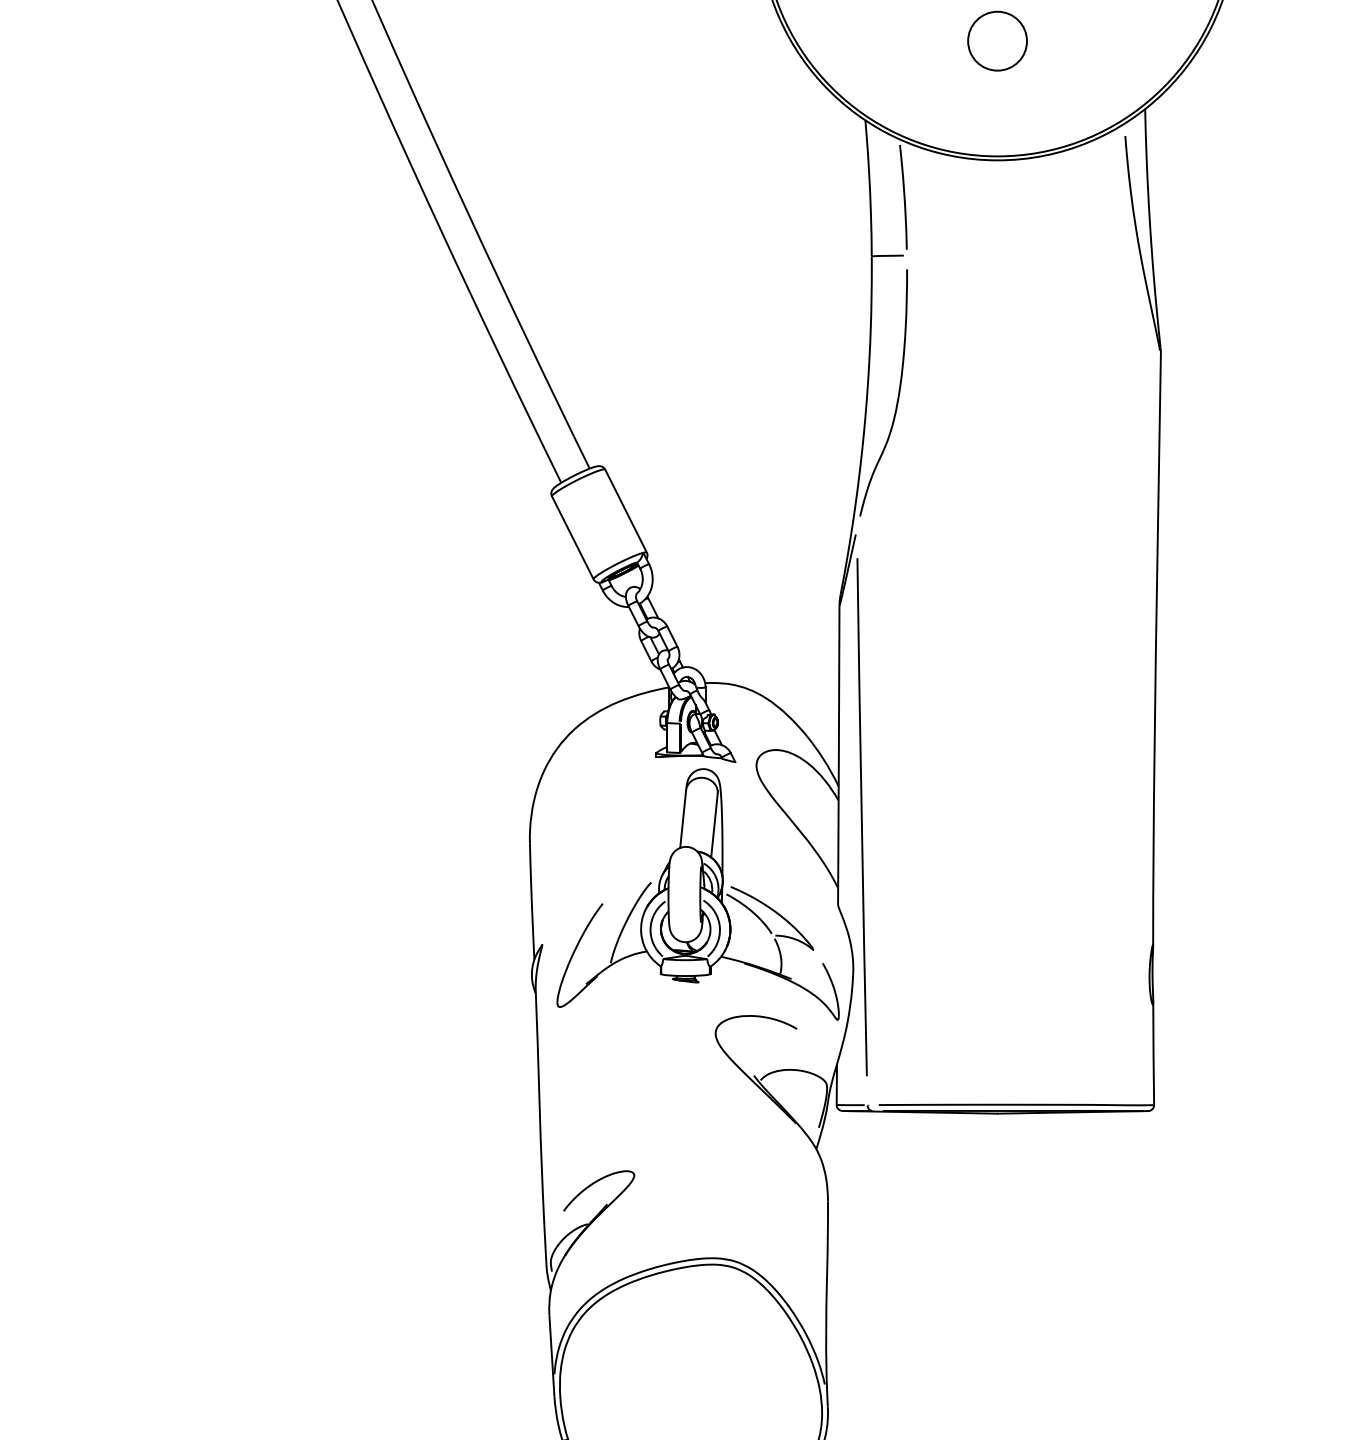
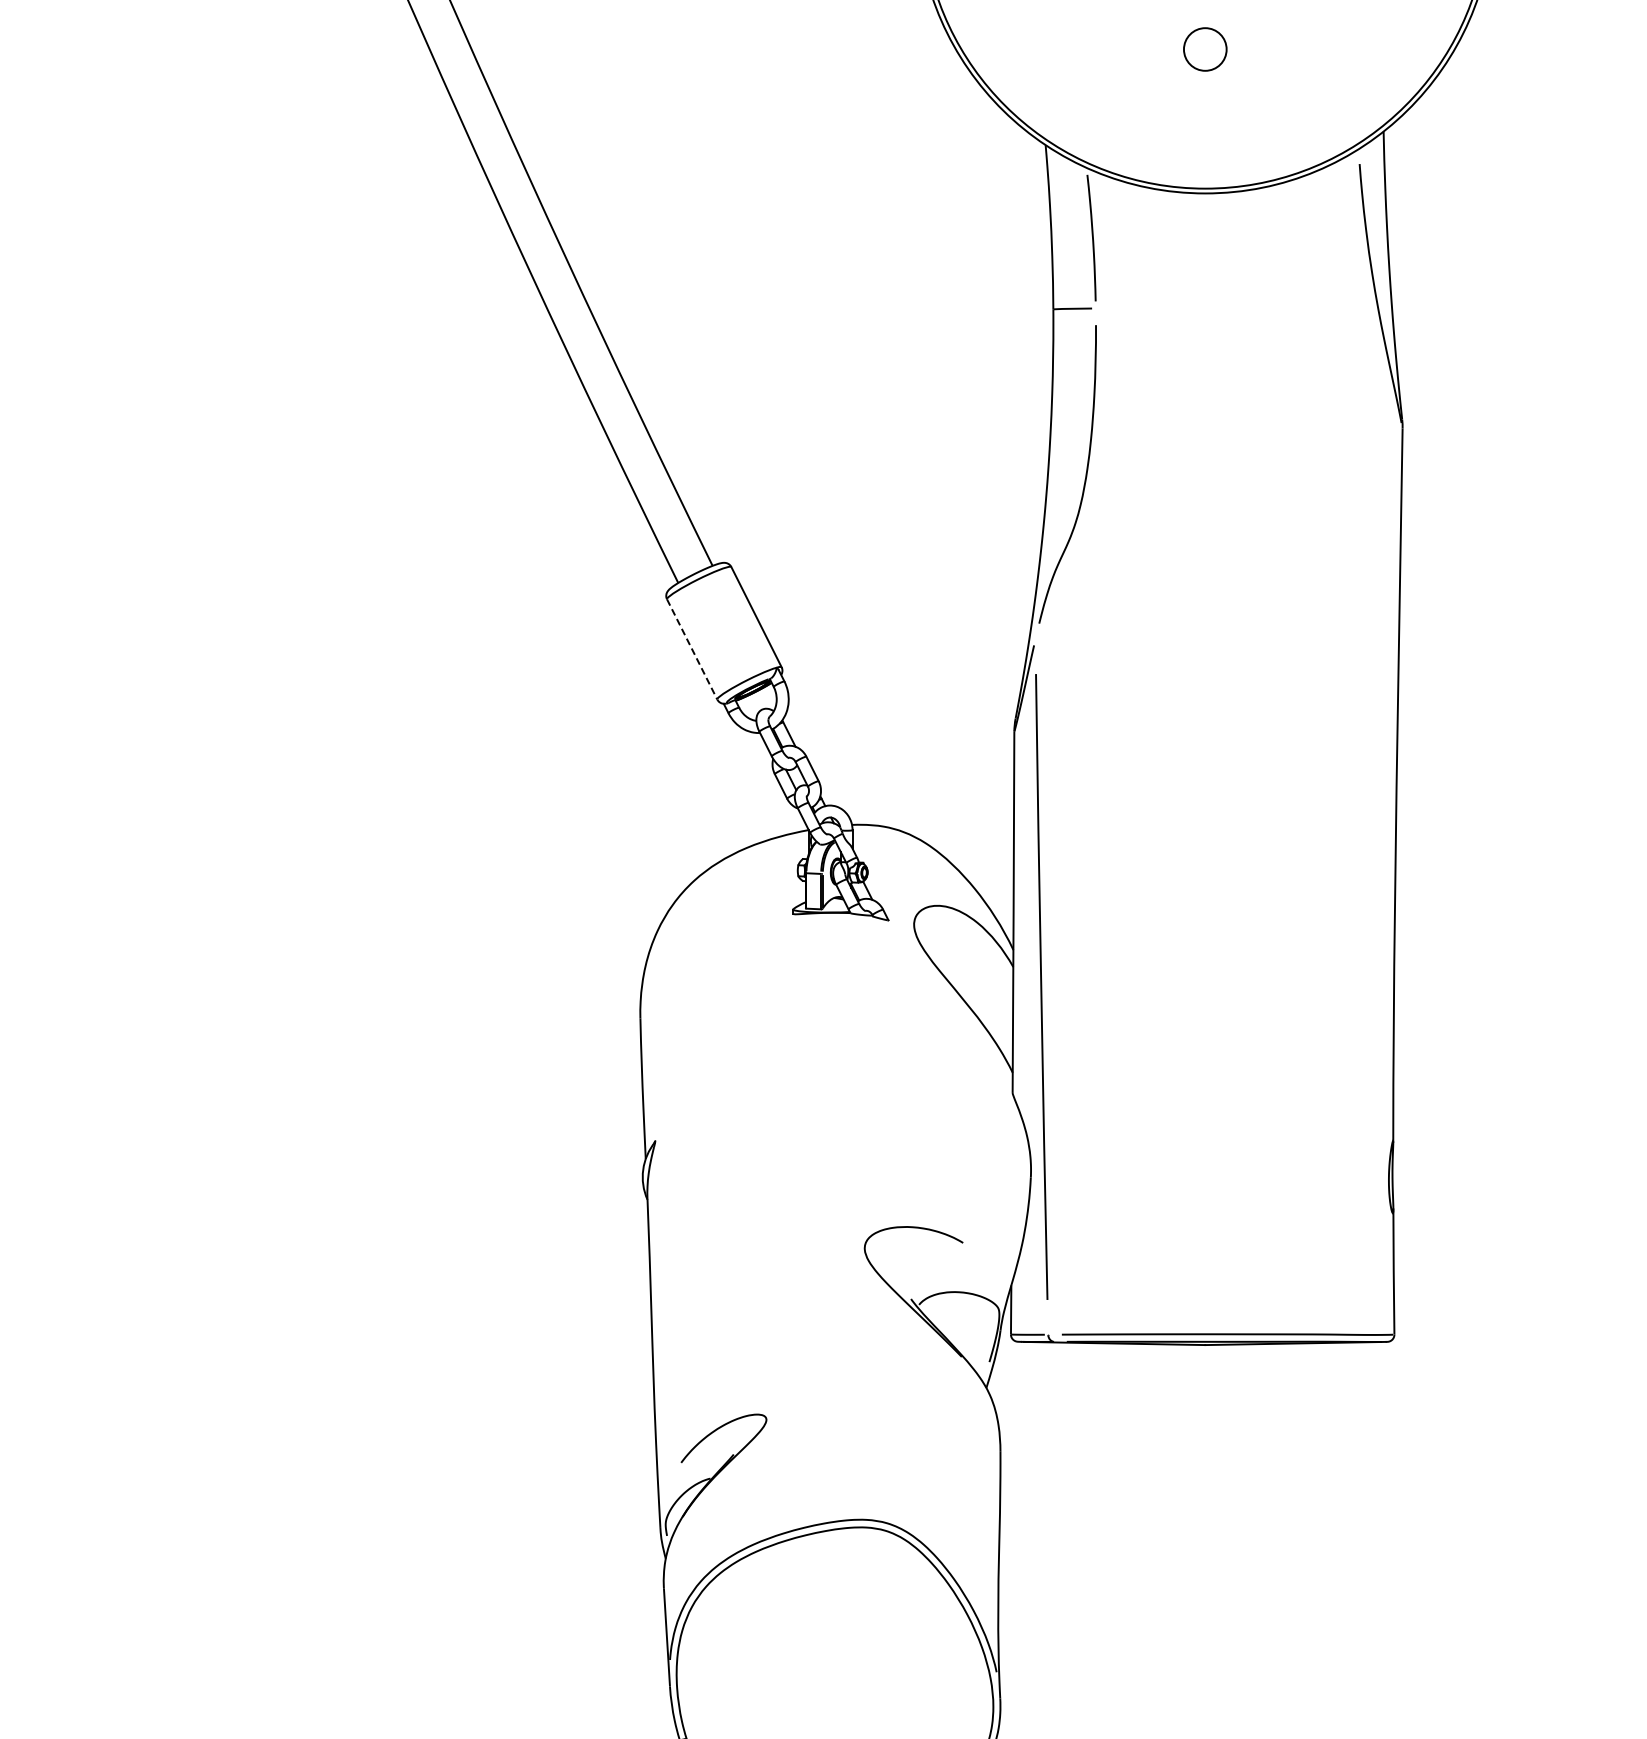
circle: (996, 41) -> (1204, 49), size x0.6
line: (573, 537) -> (692, 649), solid -> dashed
part: (698, 894) -> (843, 1080), removed

